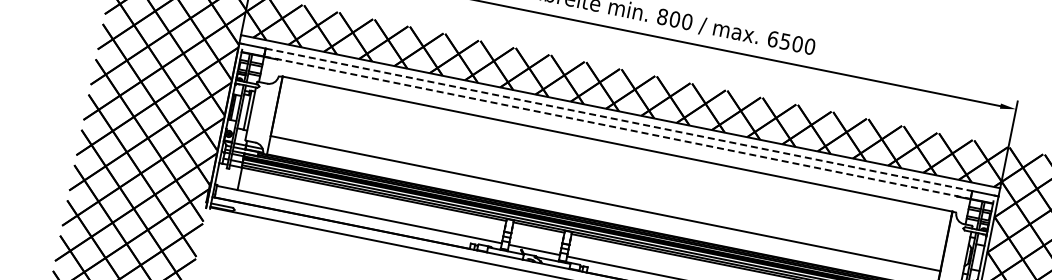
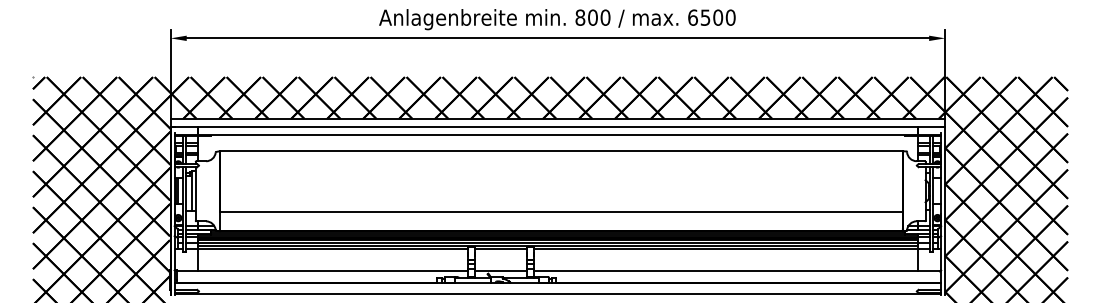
line: (619, 120) -> (558, 127), dashed -> solid
line: (617, 128) -> (558, 135), dashed -> solid

